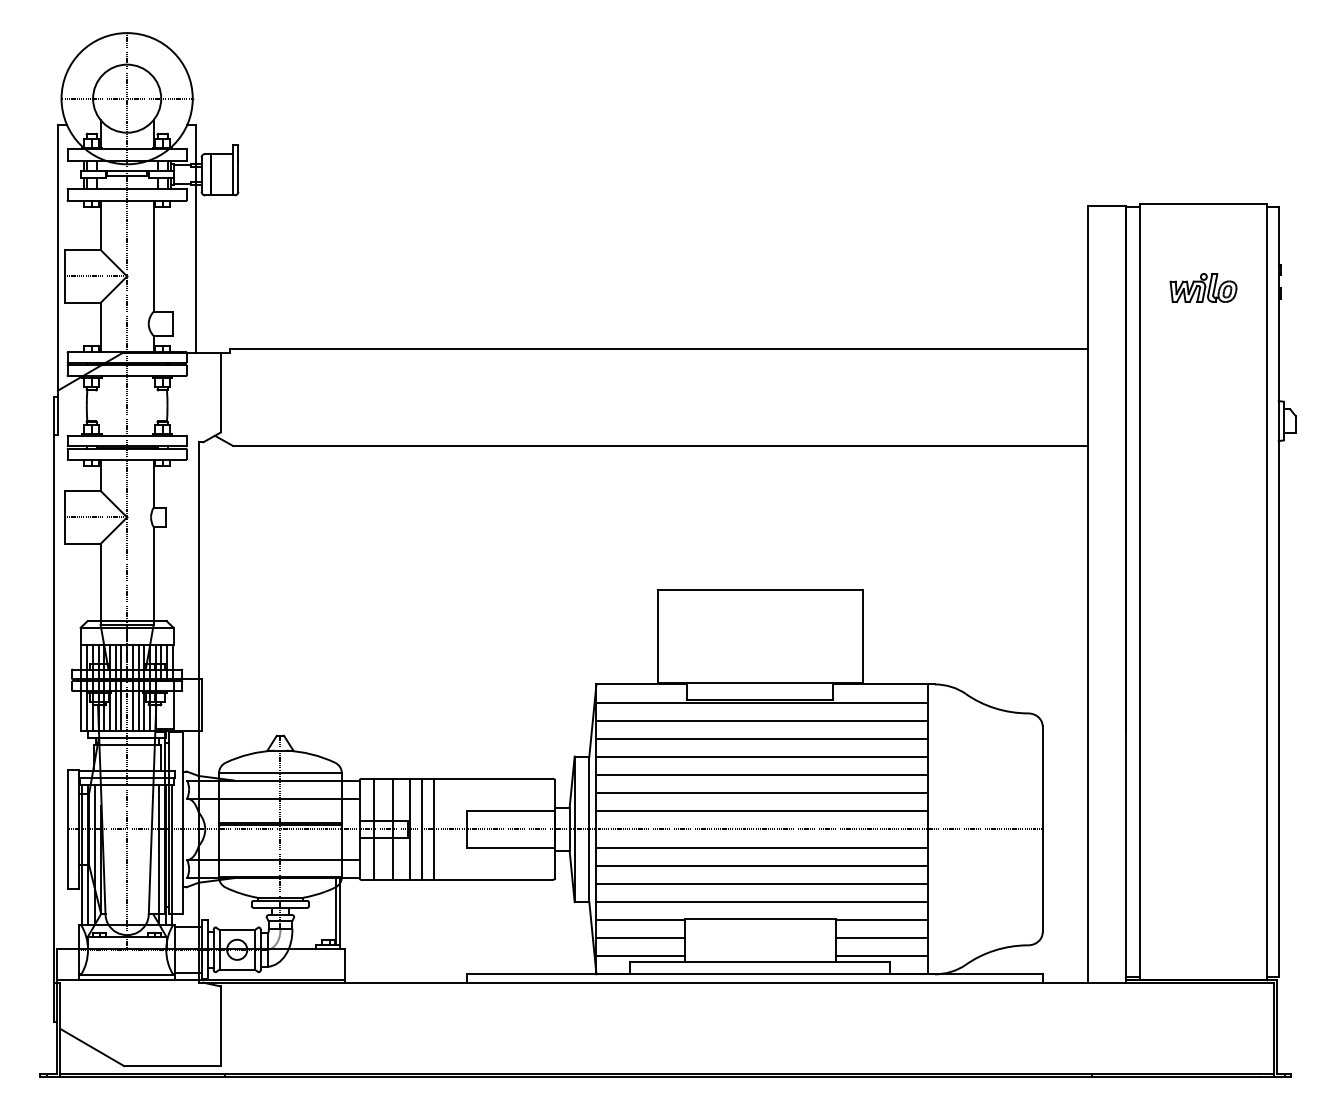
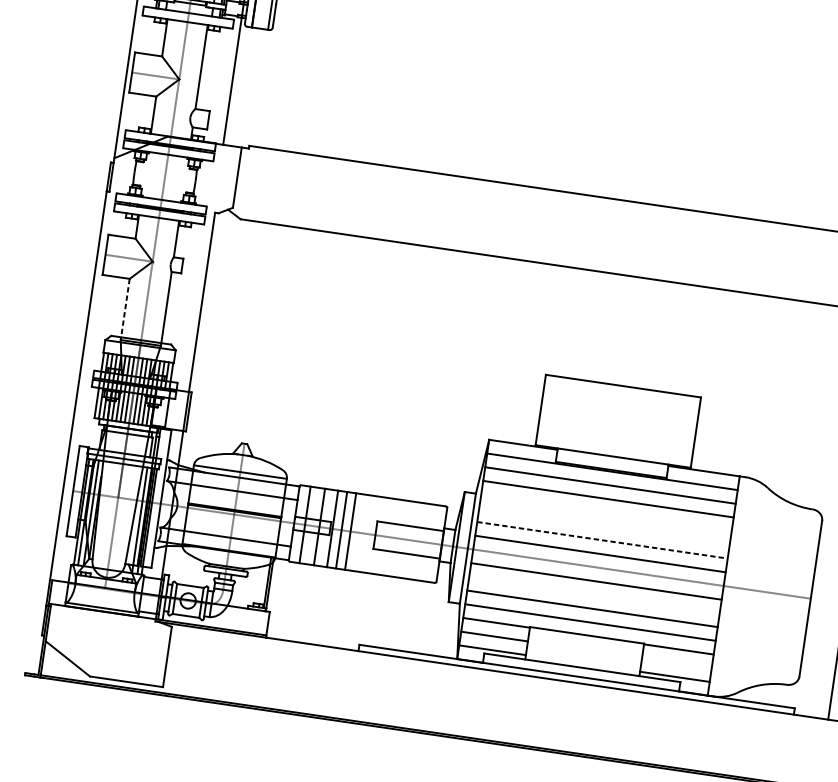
line: (100, 584) -> (125, 309), solid -> dashed
line: (761, 756) -> (606, 512), removed
line: (761, 775) -> (604, 526), removed
line: (762, 793) -> (602, 540), solid -> dashed
line: (761, 865) -> (594, 595), removed
line: (881, 938) -> (676, 663), removed

